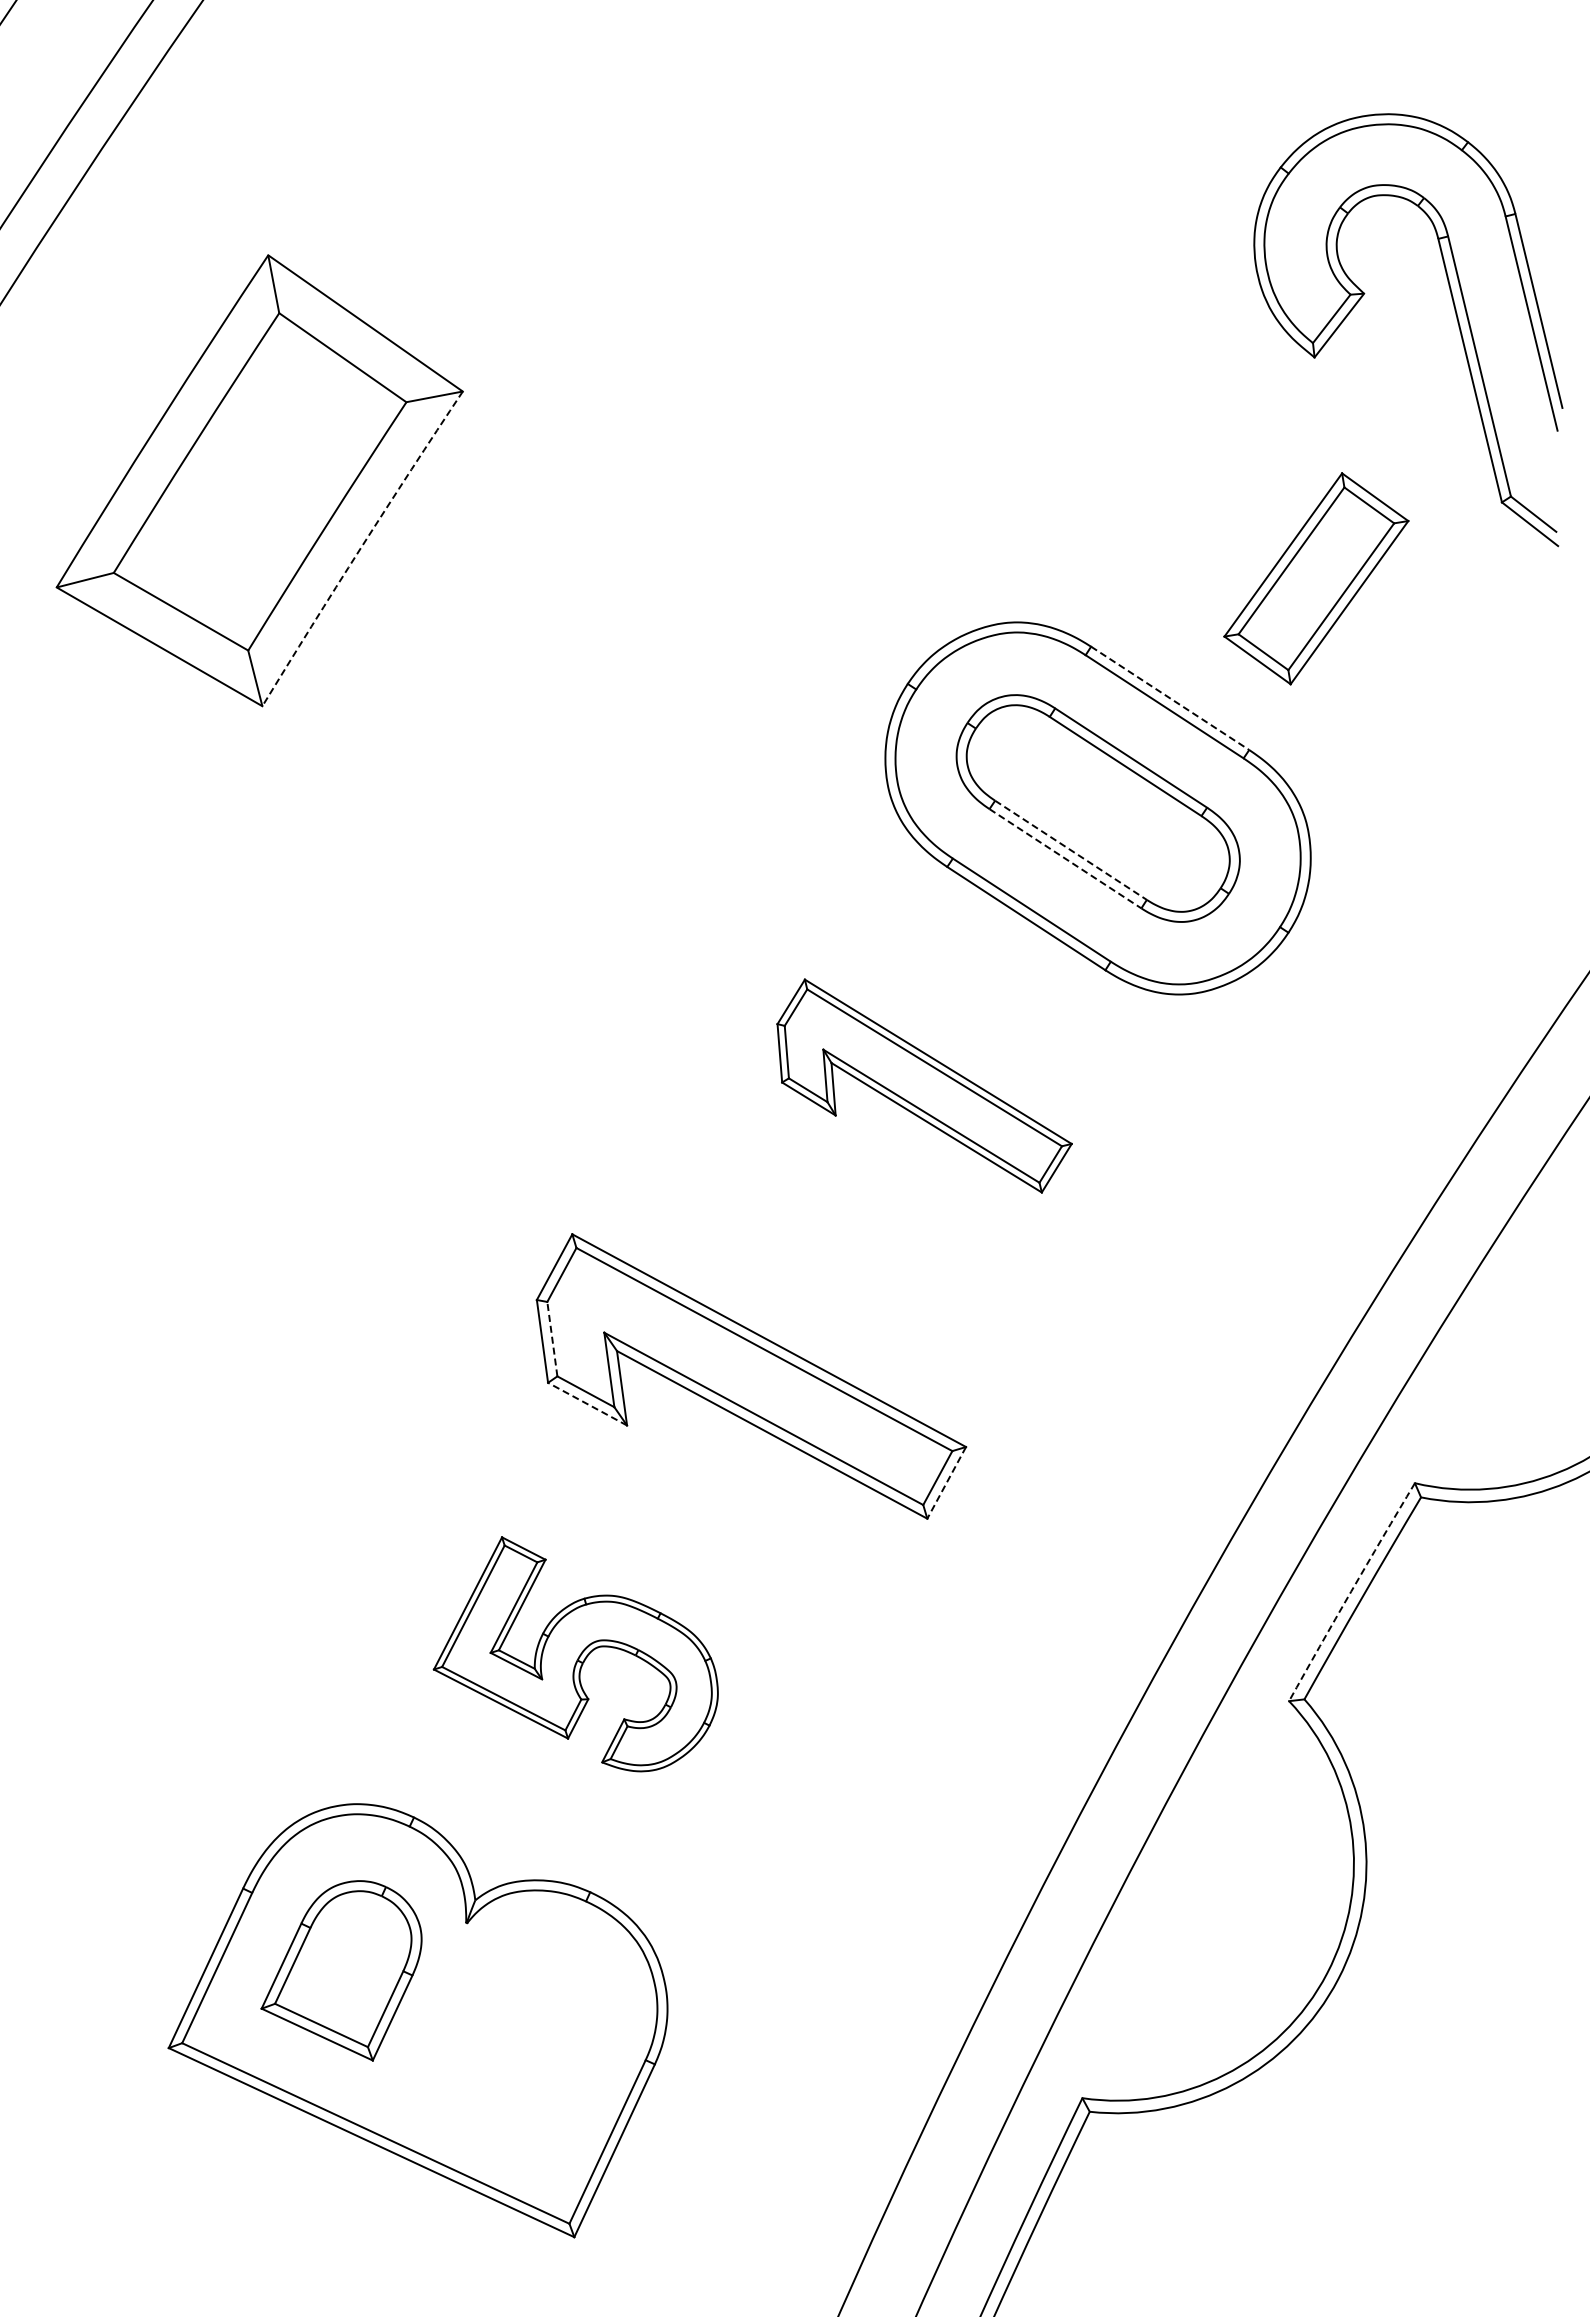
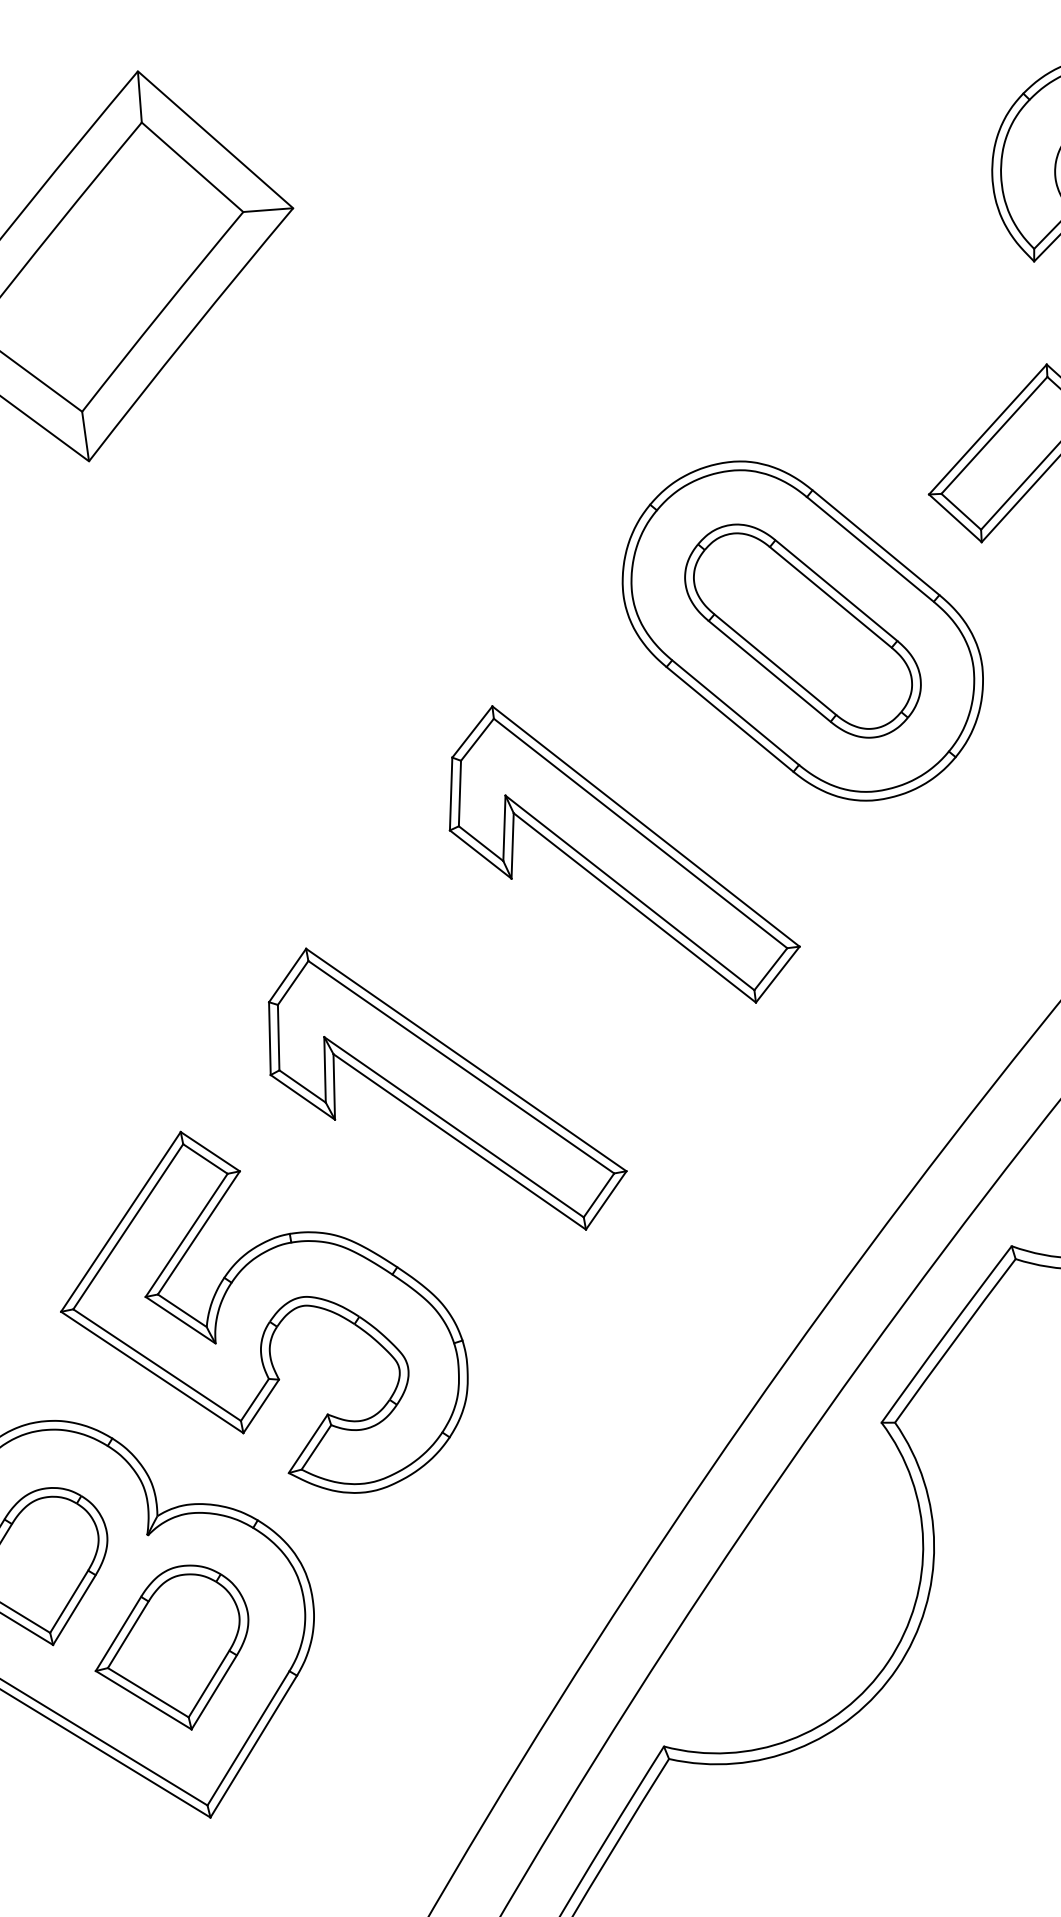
arc: (361, 547) -> (190, 333), dashed -> solid
line: (1170, 698) -> (876, 542), dashed -> solid
line: (1071, 850) -> (775, 664), dashed -> solid
line: (1065, 858) -> (769, 671), dashed -> solid
part: (924, 1085) -> (625, 854), size x1.43
line: (552, 1339) -> (278, 1037), dashed -> solid
line: (587, 1404) -> (302, 1097), dashed -> solid
line: (946, 1482) -> (606, 1200), dashed -> solid
arc: (1351, 1591) -> (946, 1333), dashed -> solid
part: (575, 1654) -> (268, 1313), size x1.67
part: (508, 2045) -> (172, 1645), added

